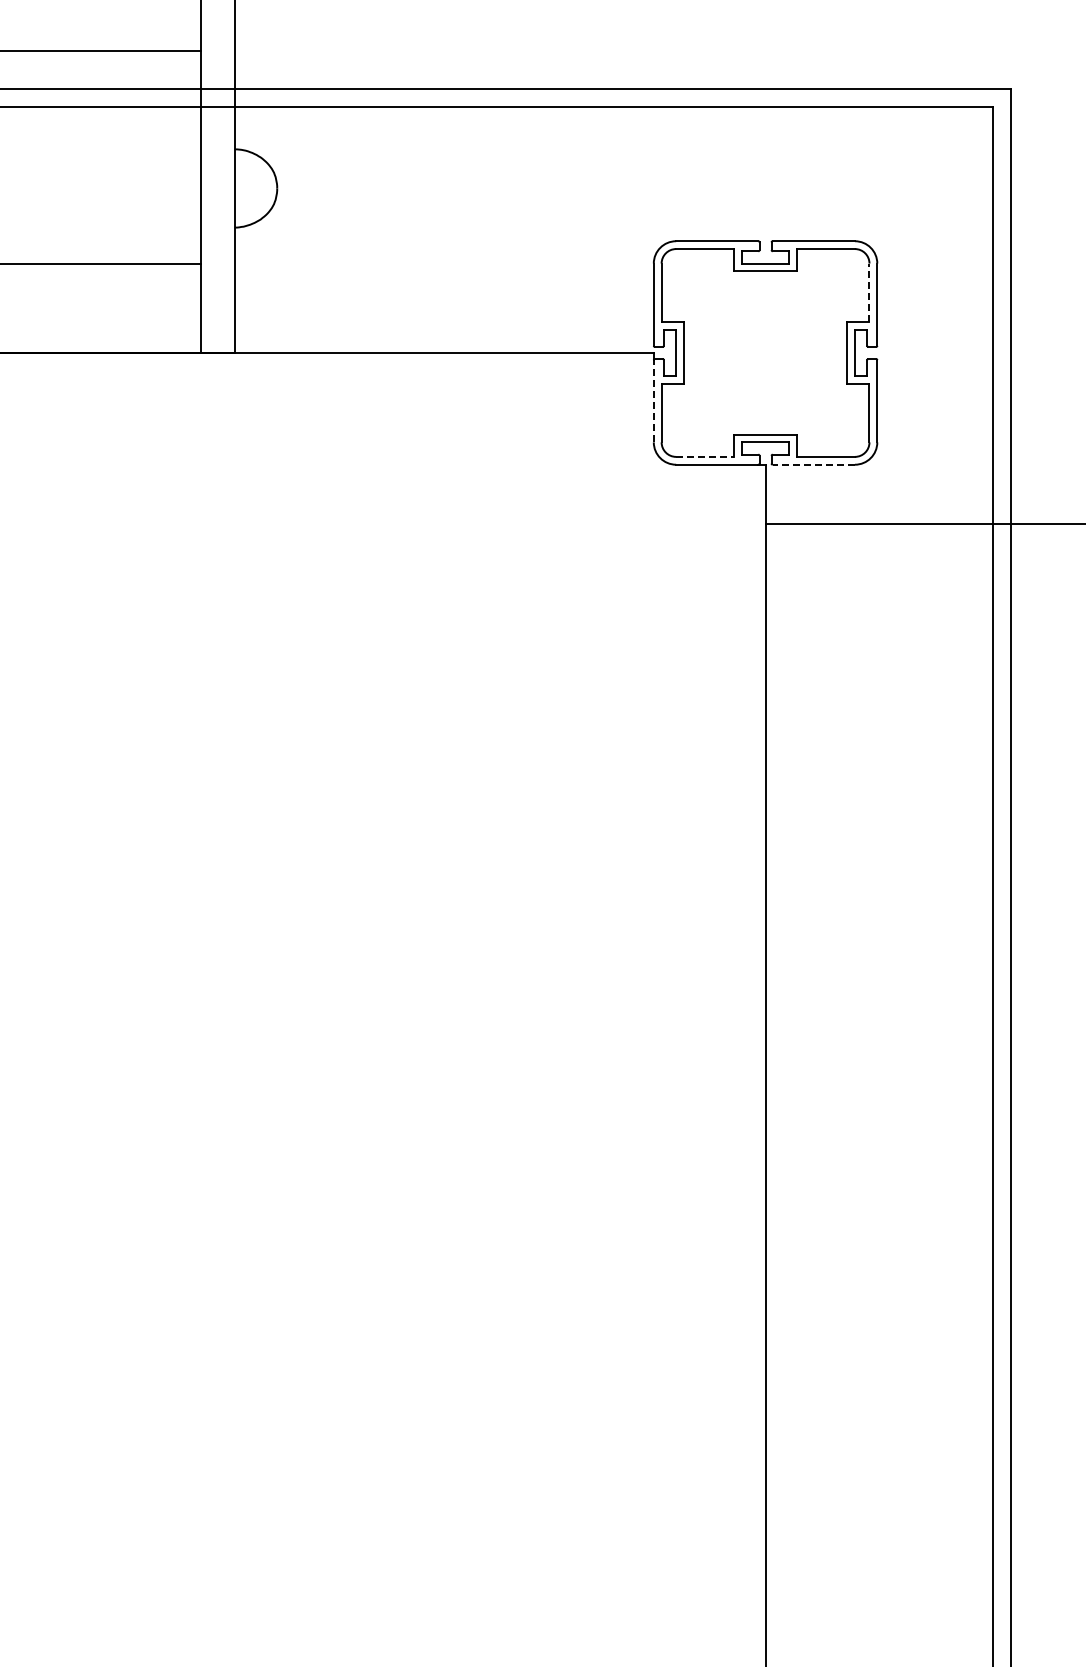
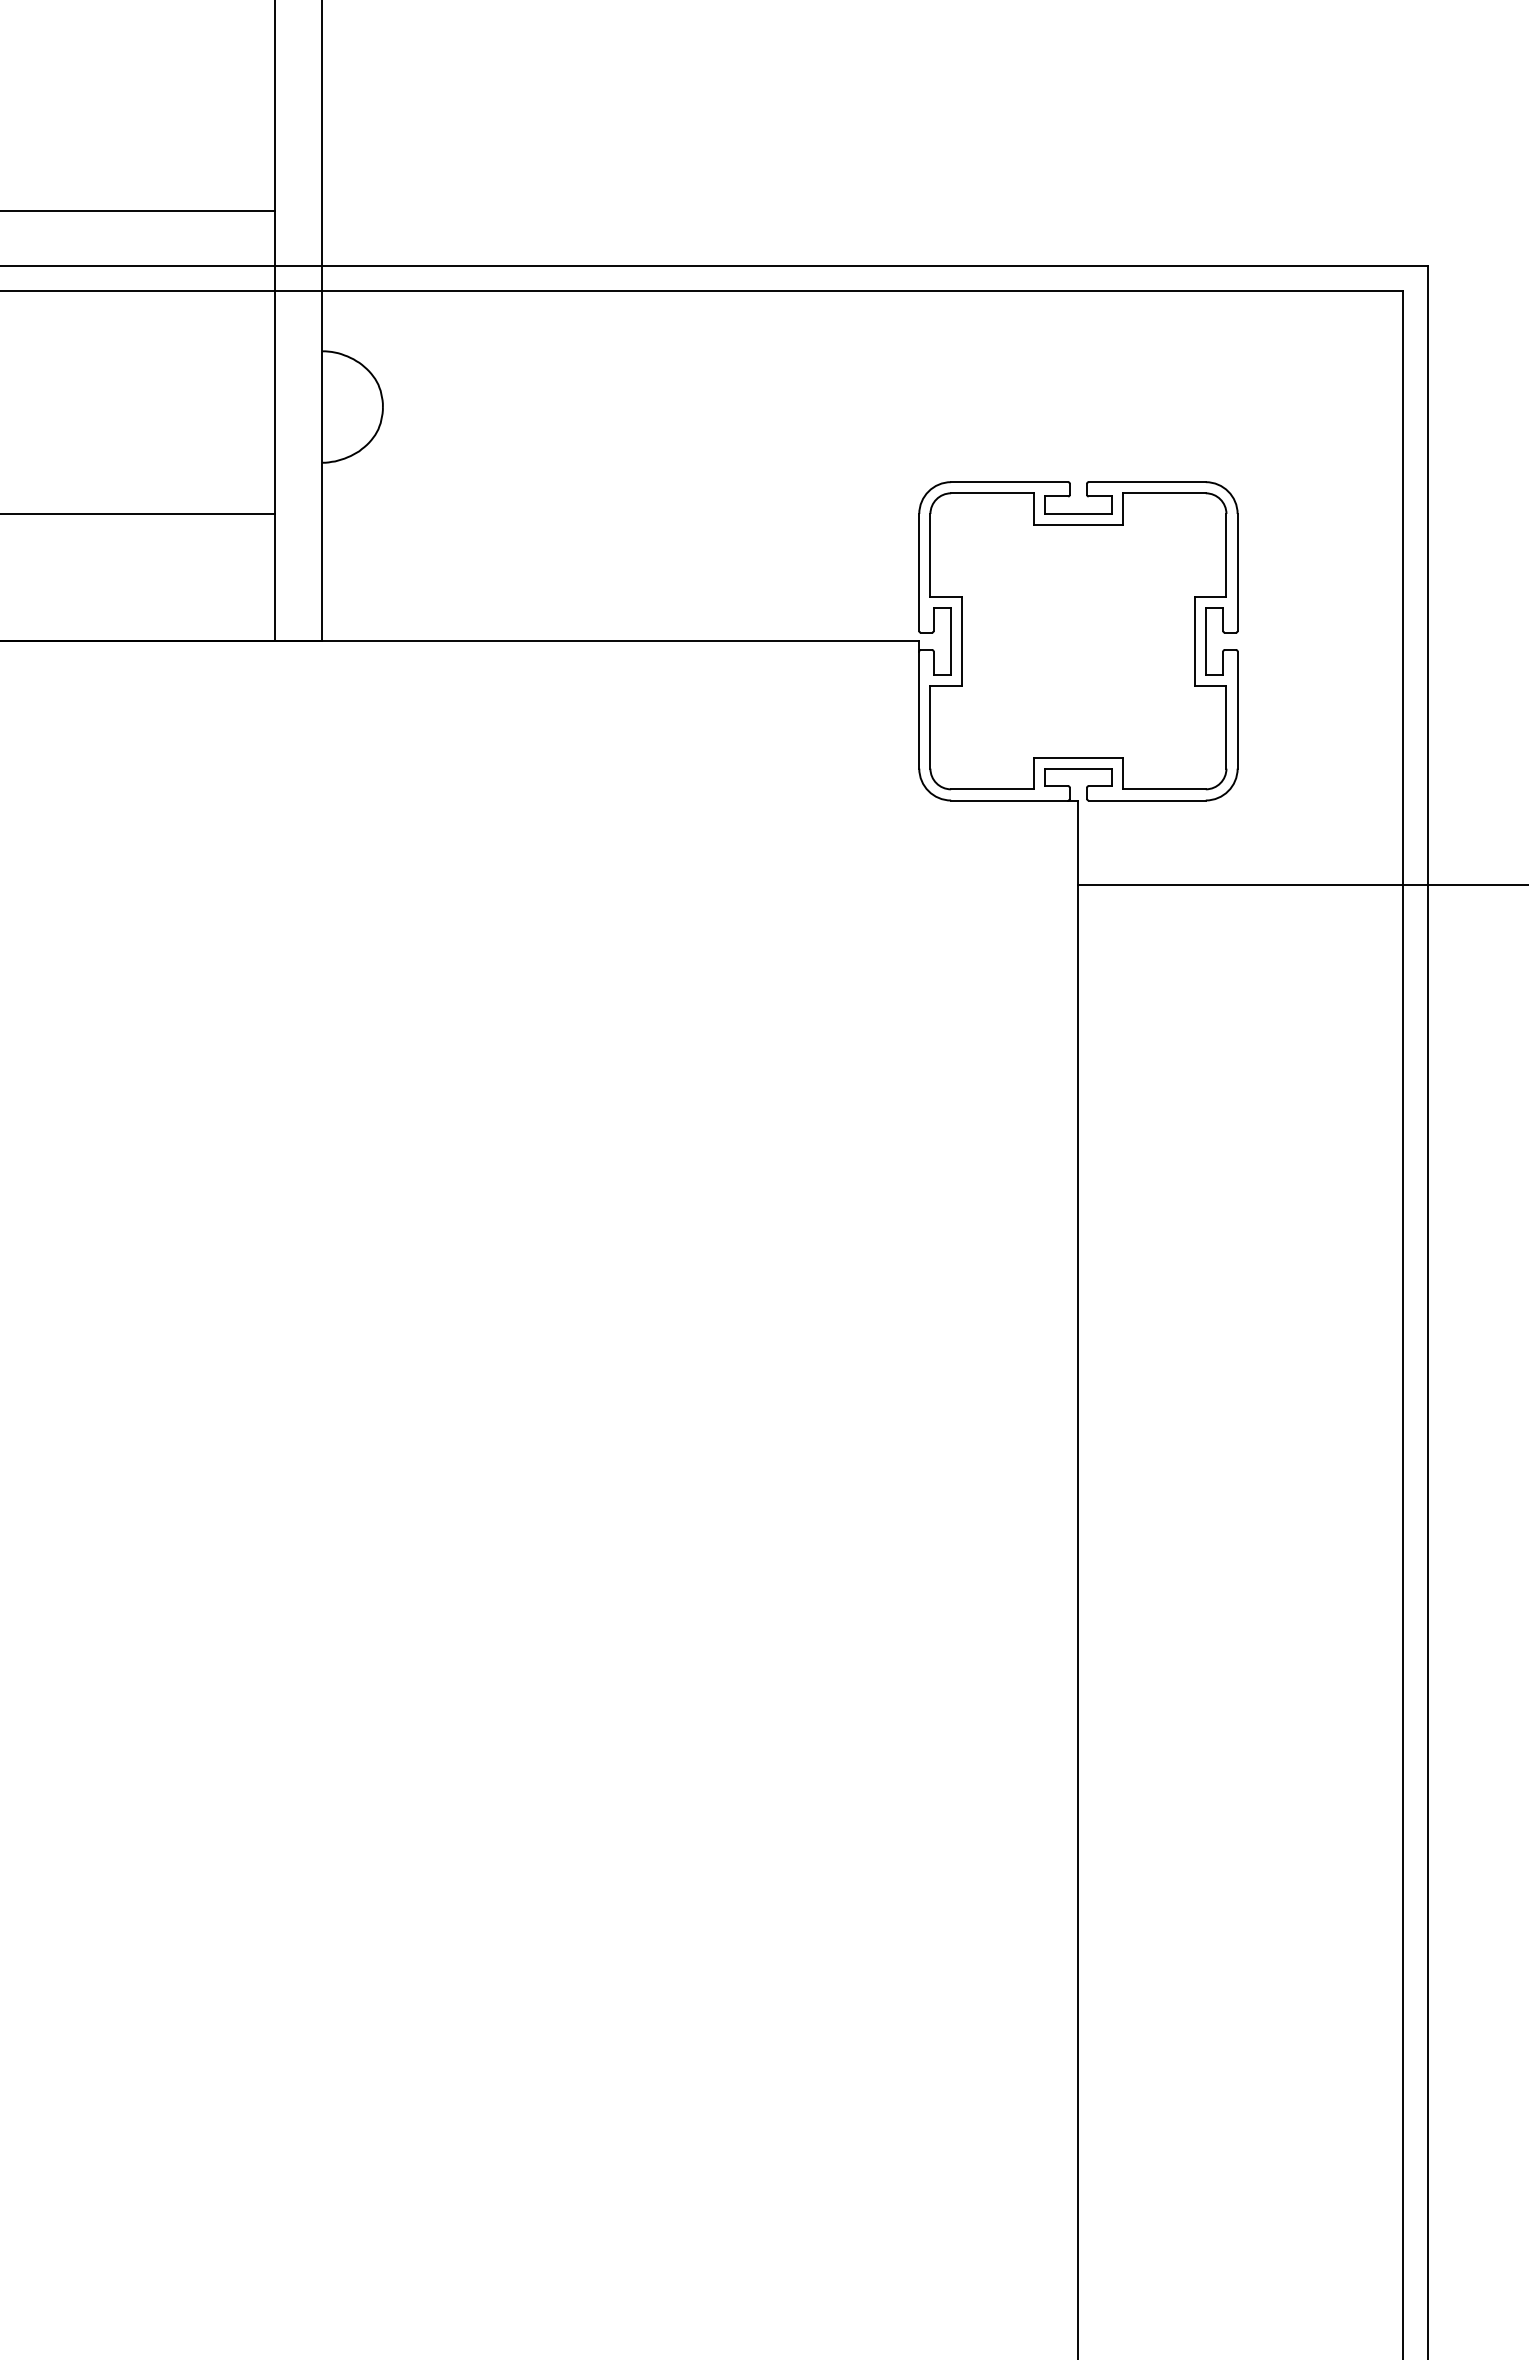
line: (869, 292) -> (1226, 555), dashed -> solid
line: (653, 400) -> (918, 709), dashed -> solid
line: (705, 456) -> (992, 788), dashed -> solid
line: (813, 464) -> (1146, 800), dashed -> solid

